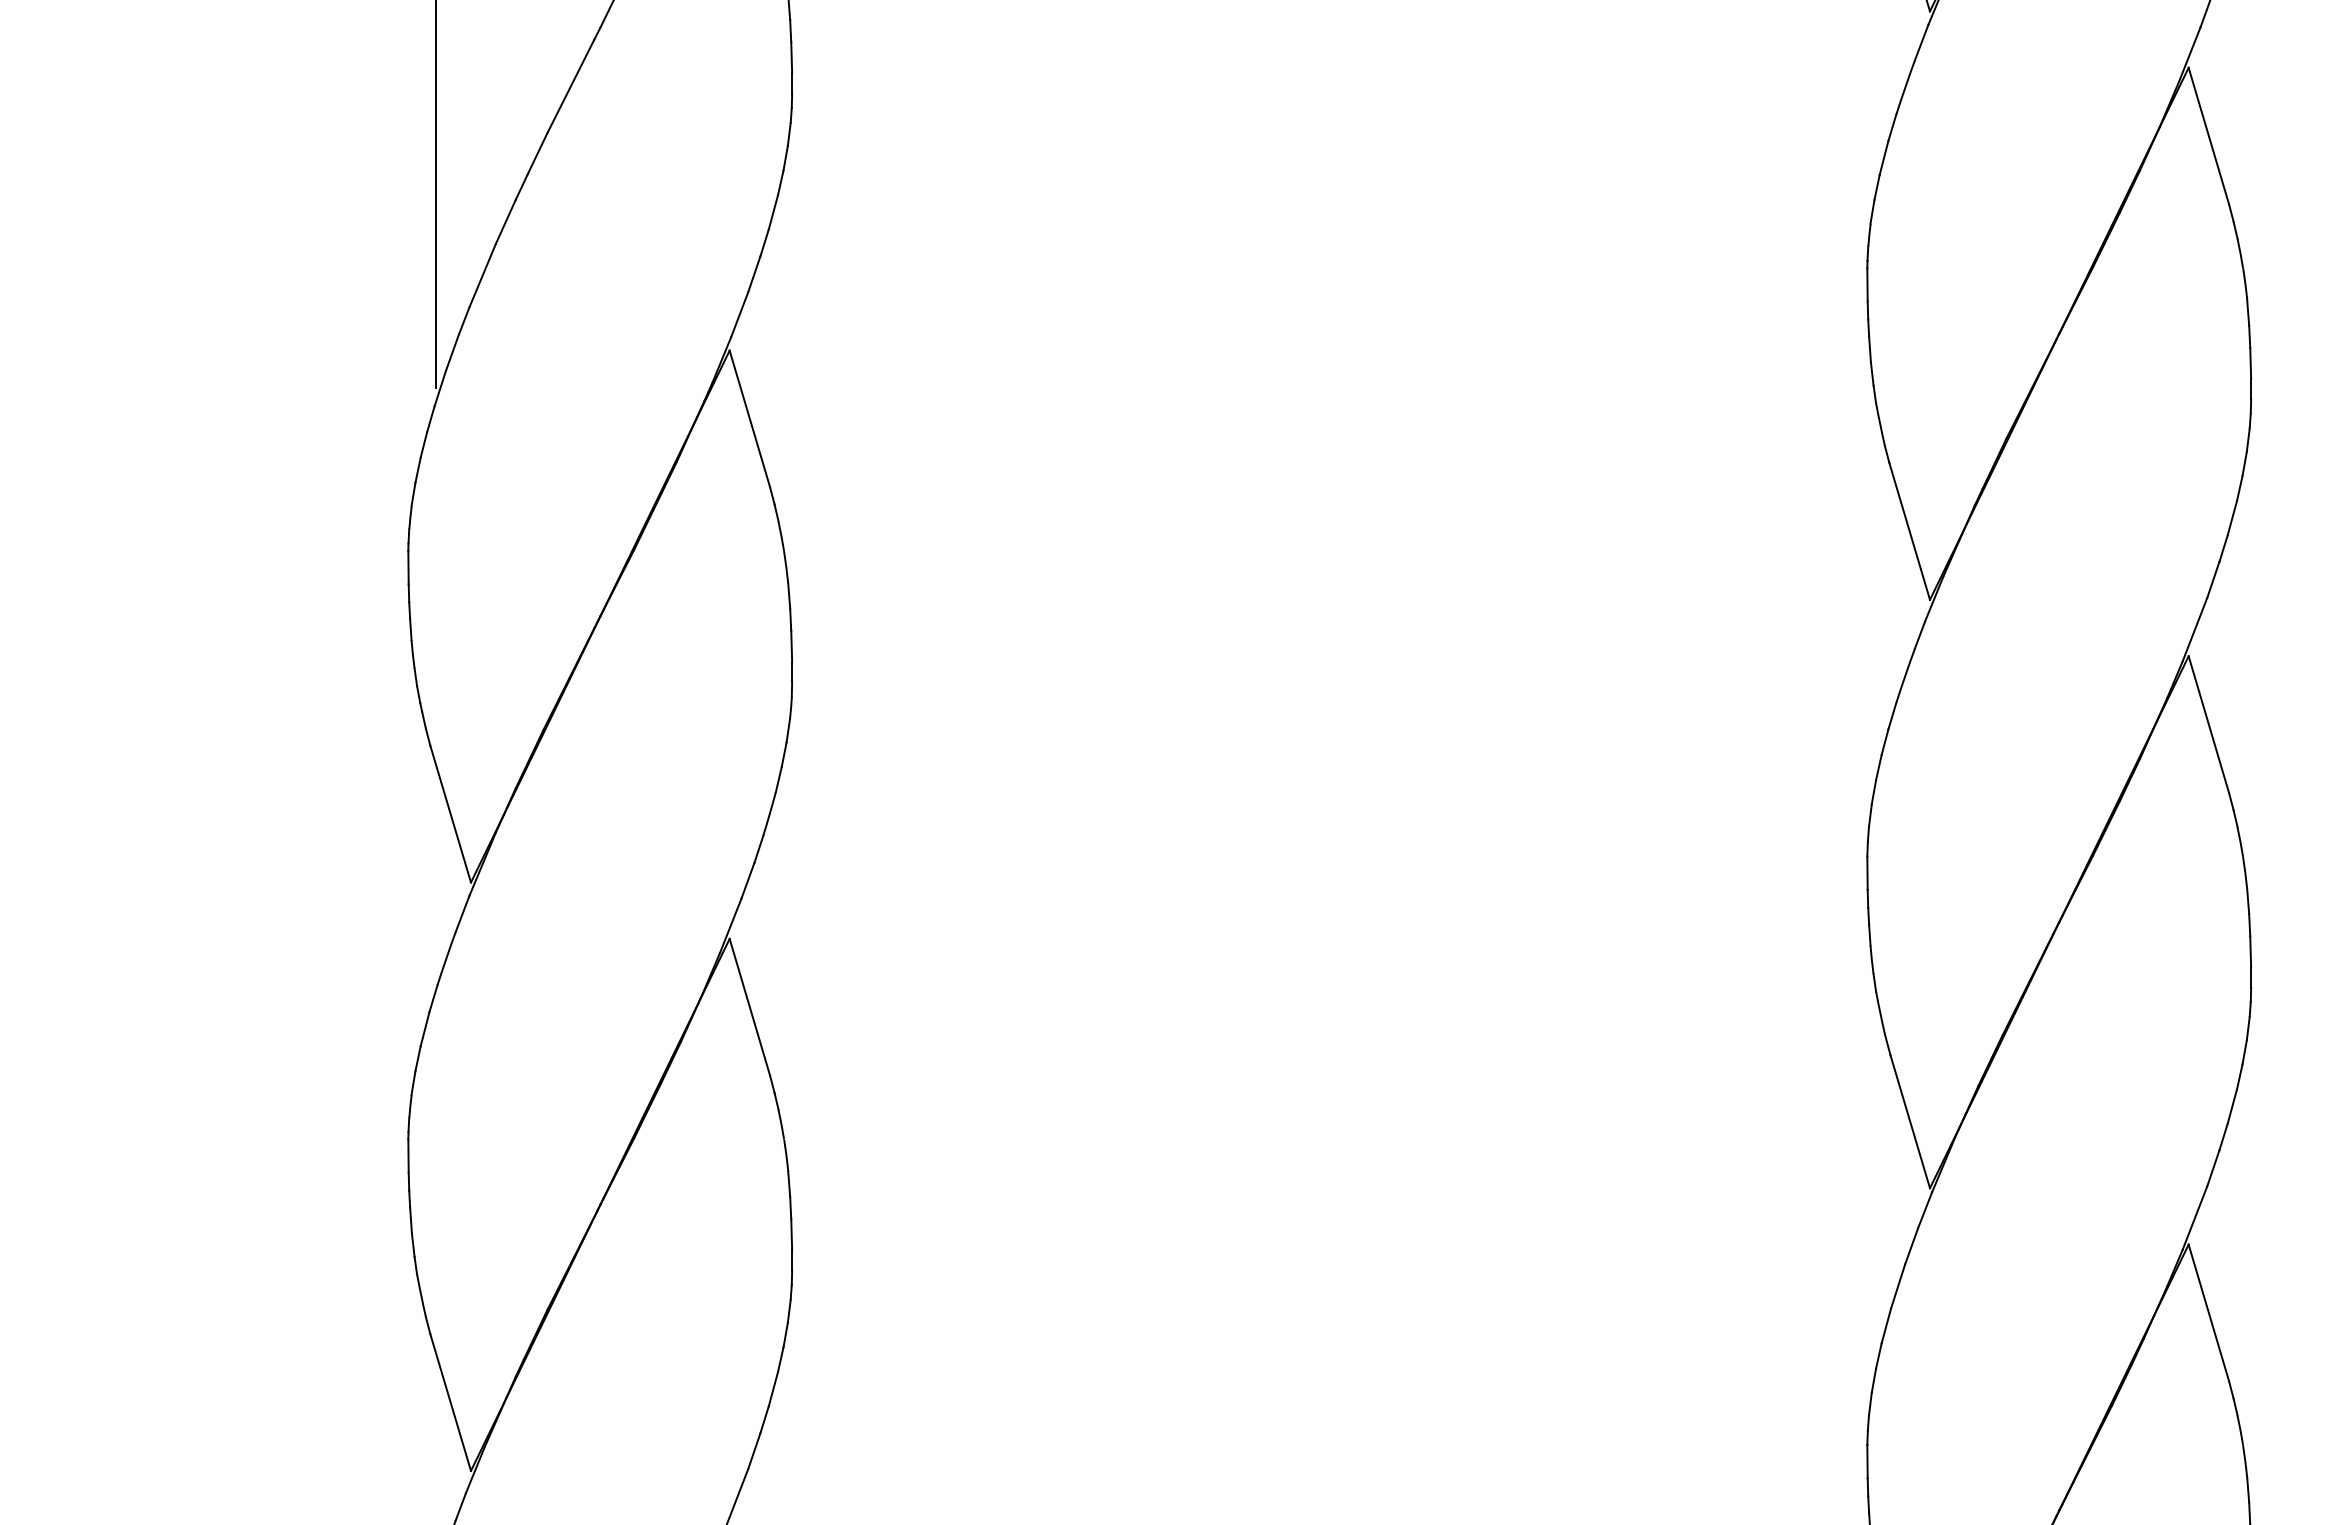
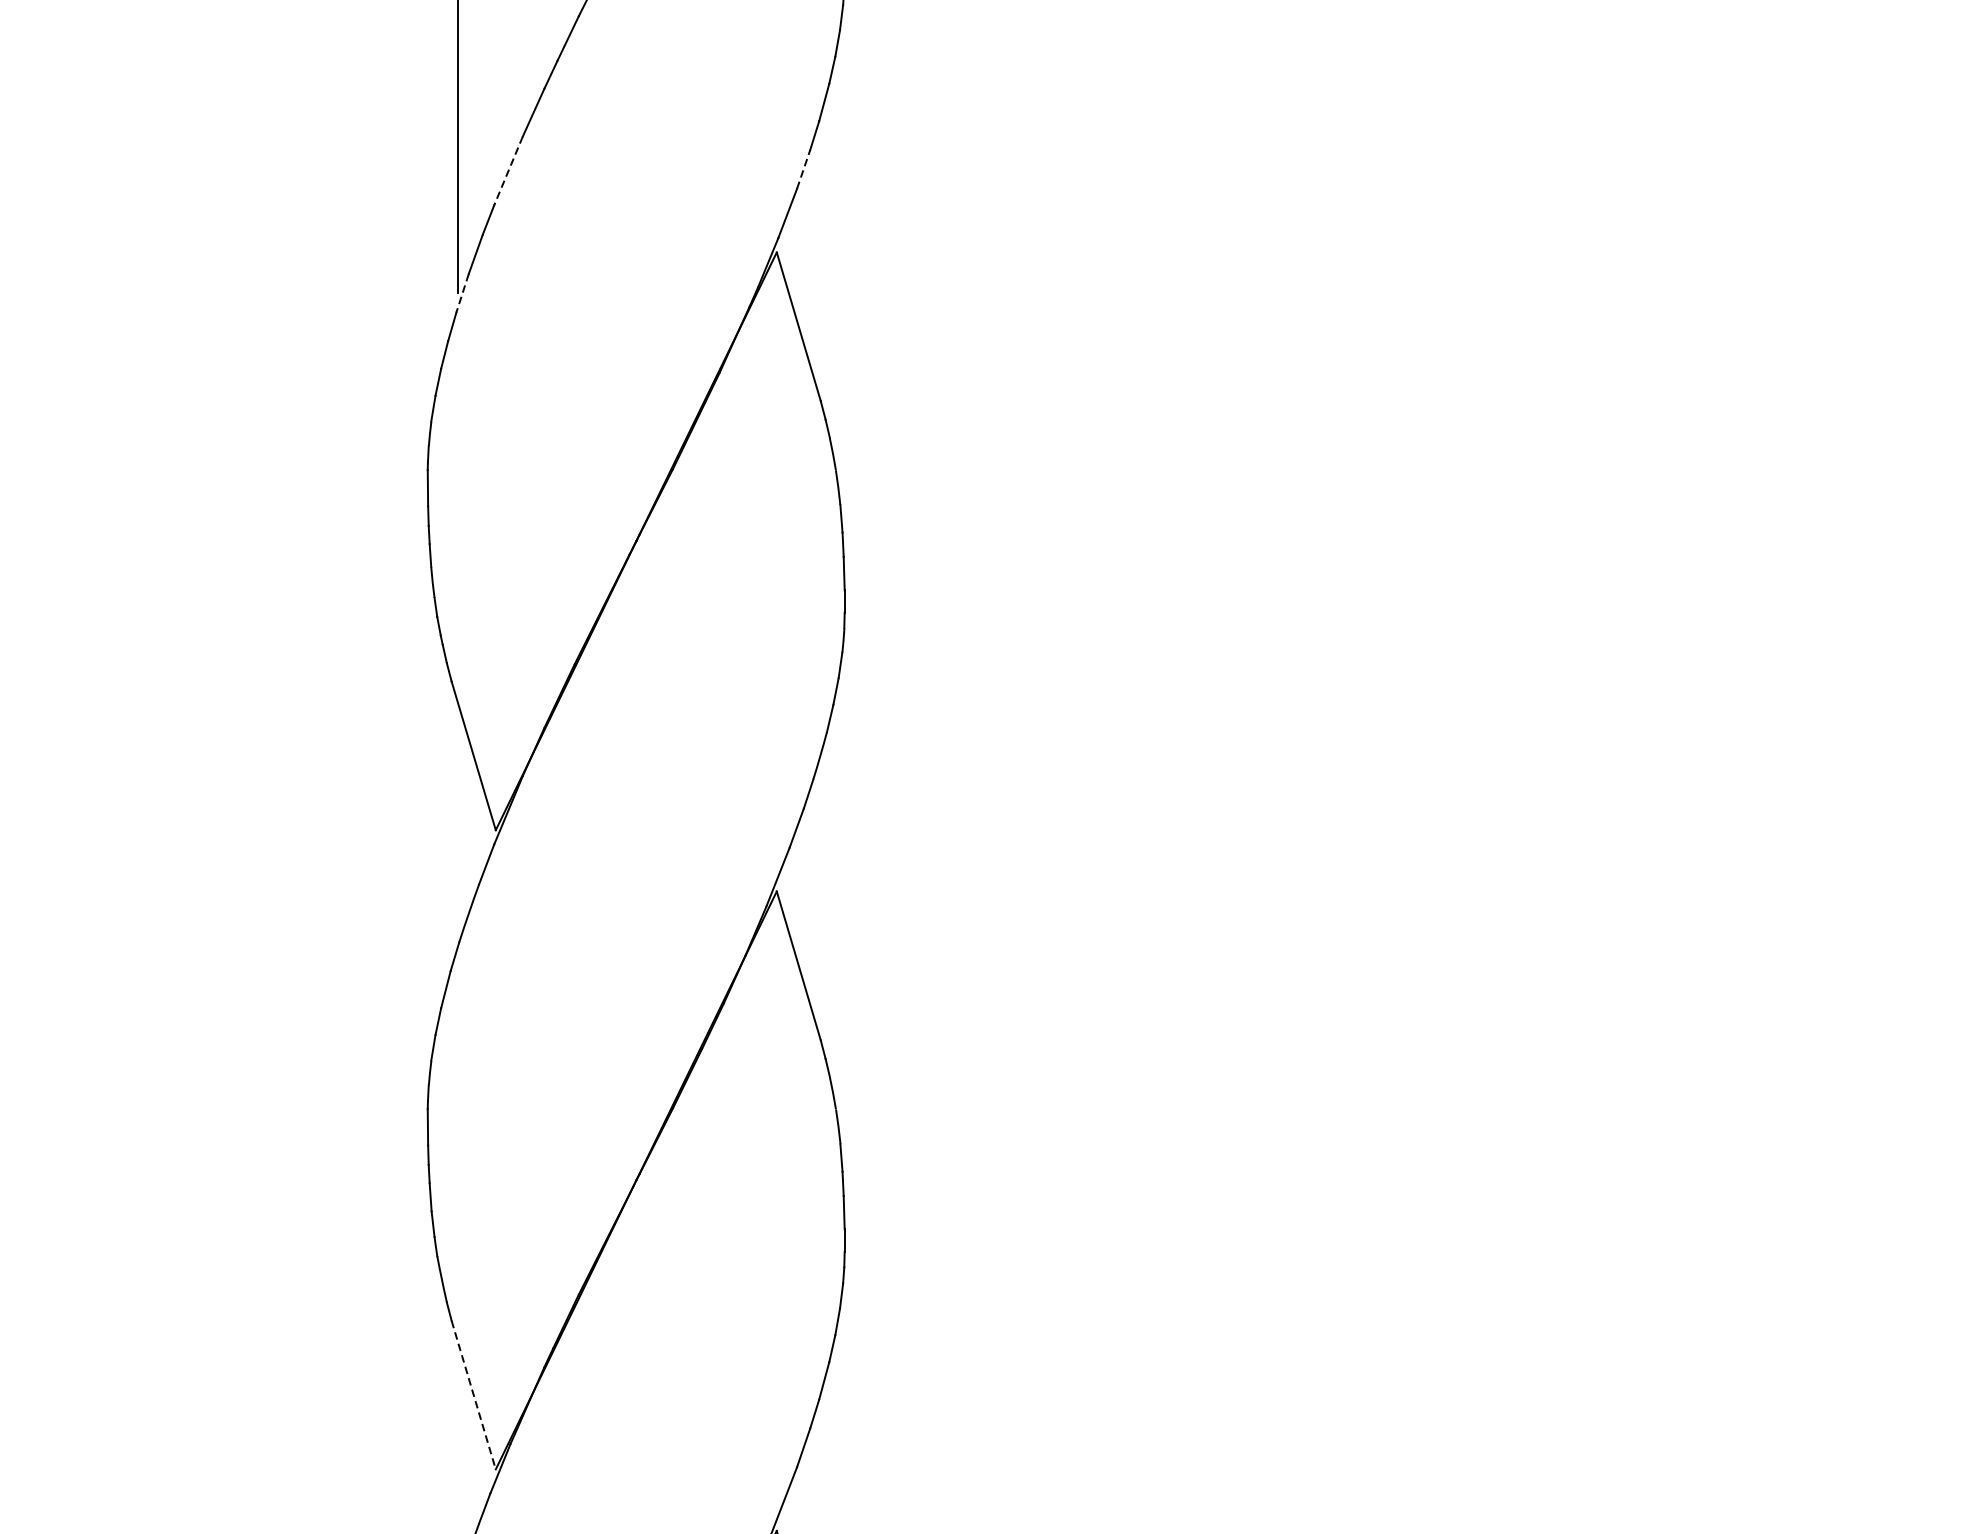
line: (754, 274) -> (803, 169), solid -> dashed
line: (482, 276) -> (508, 171), solid -> dashed
line: (440, 388) -> (462, 293), solid -> dashed
line: (450, 1403) -> (473, 1396), solid -> dashed

